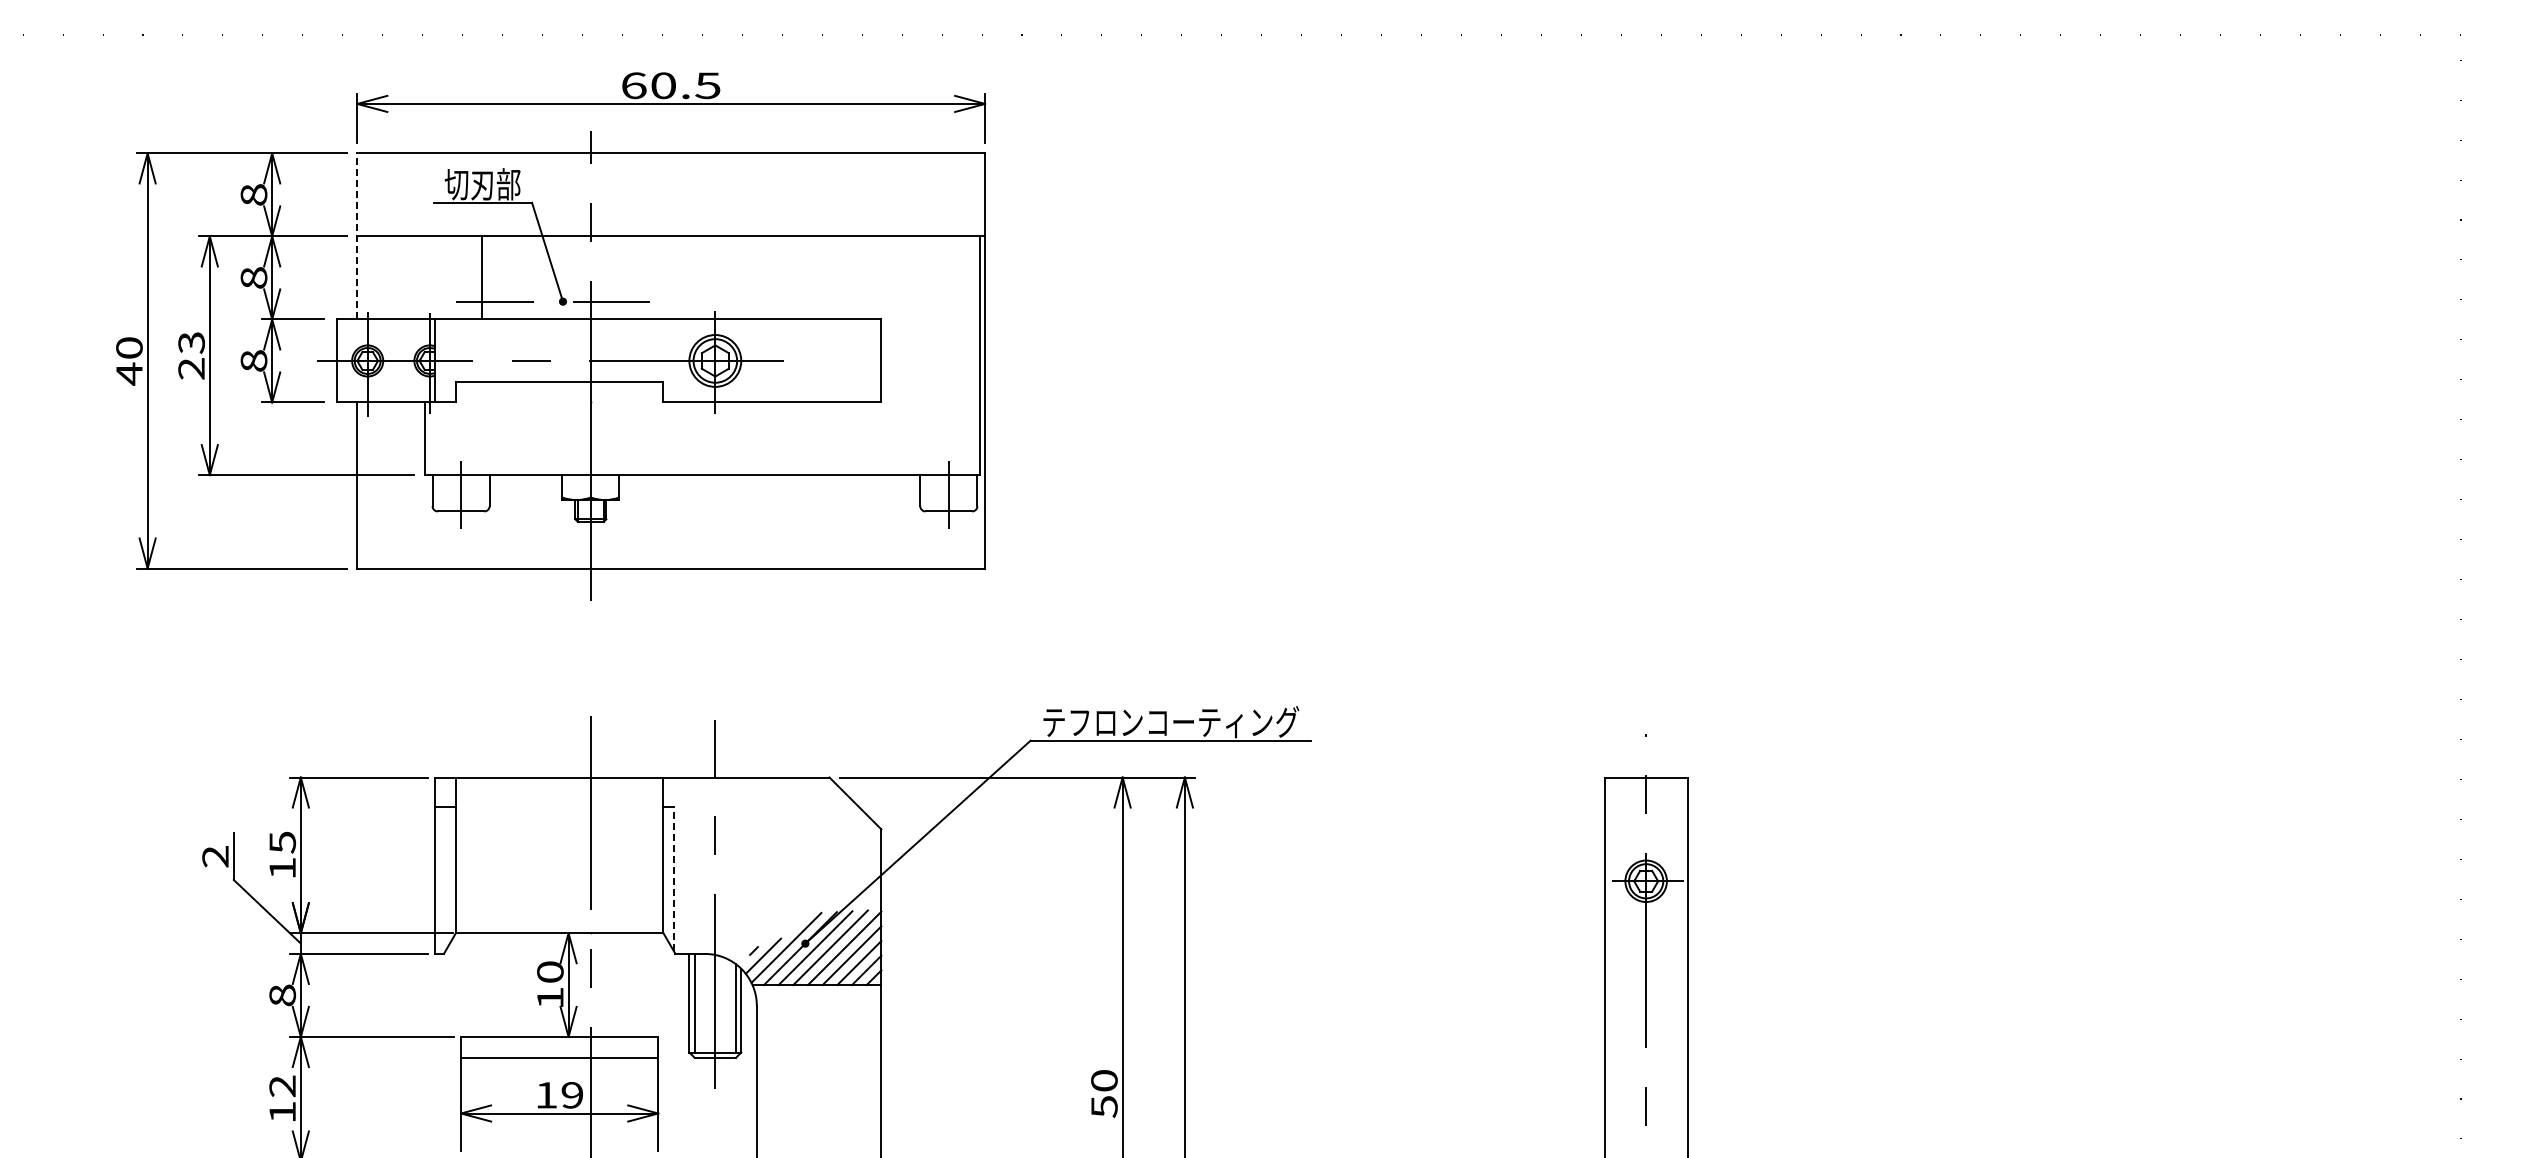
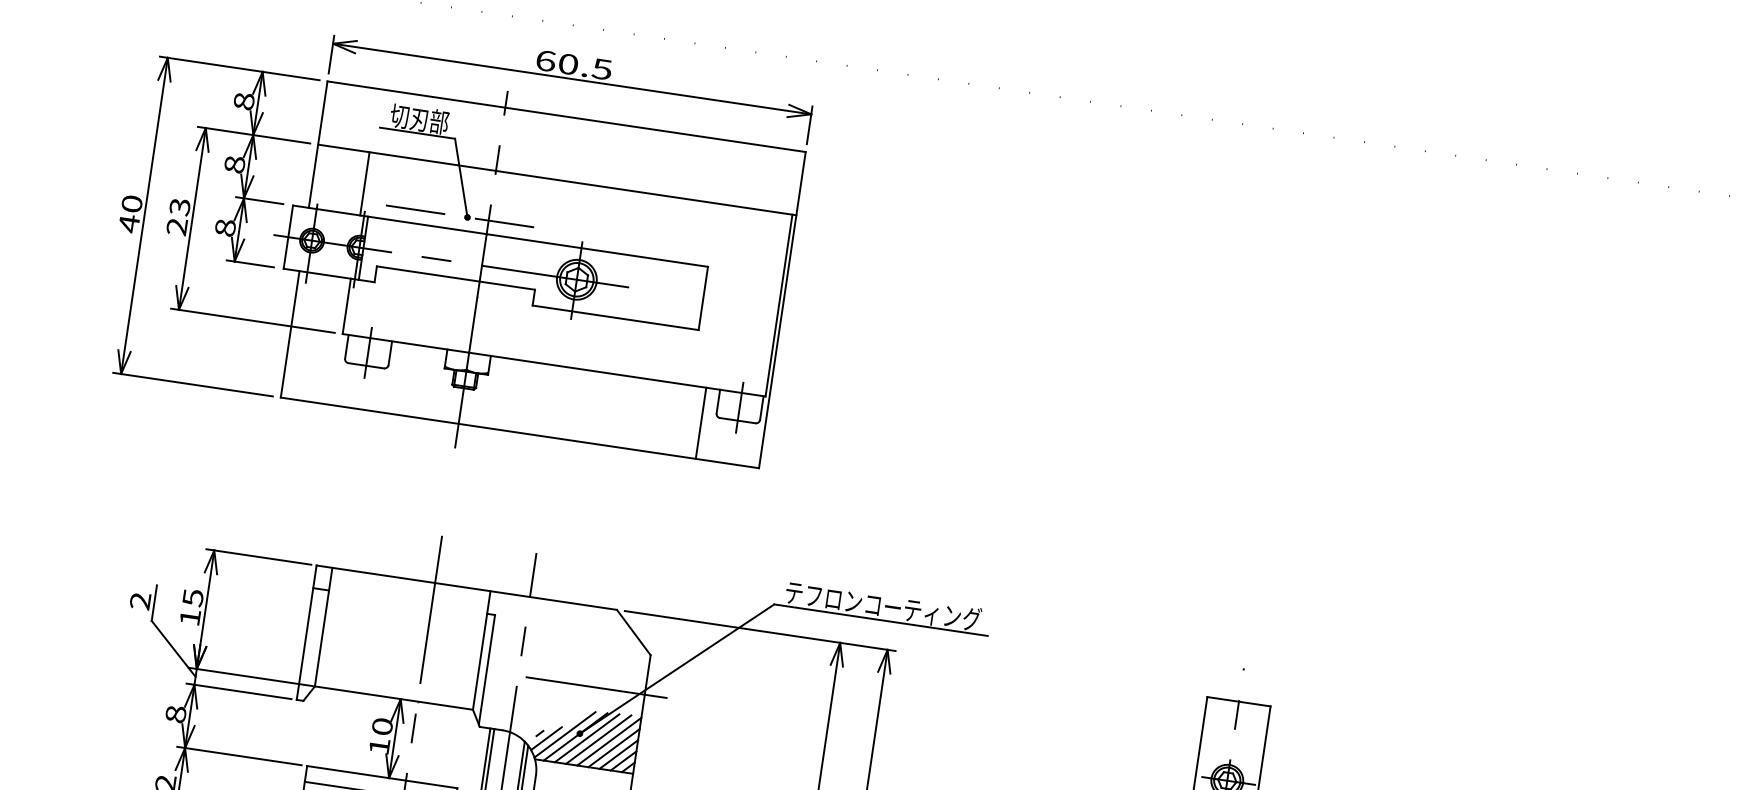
line: (357, 235) -> (318, 143), dashed -> solid
line: (481, 277) -> (364, 183), moved
line: (902, 521) -> (701, 423), added
line: (673, 879) -> (486, 670), dashed -> solid
line: (817, 881) -> (596, 687), added

